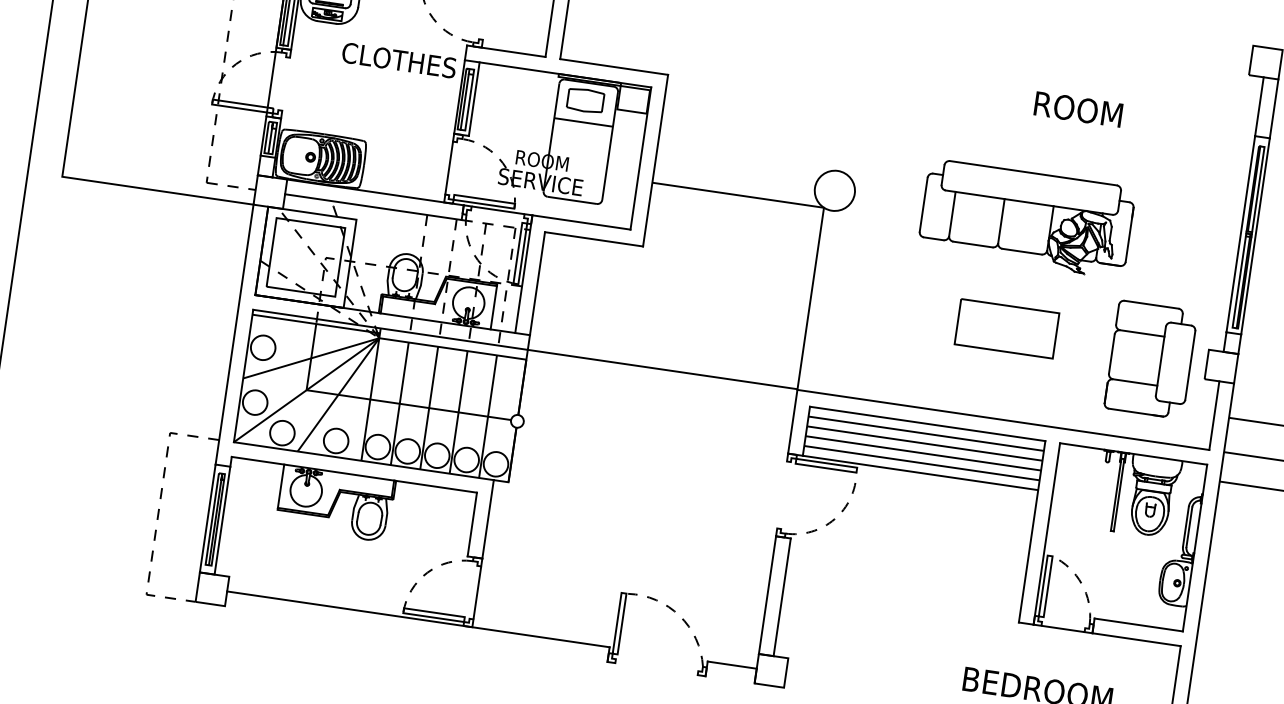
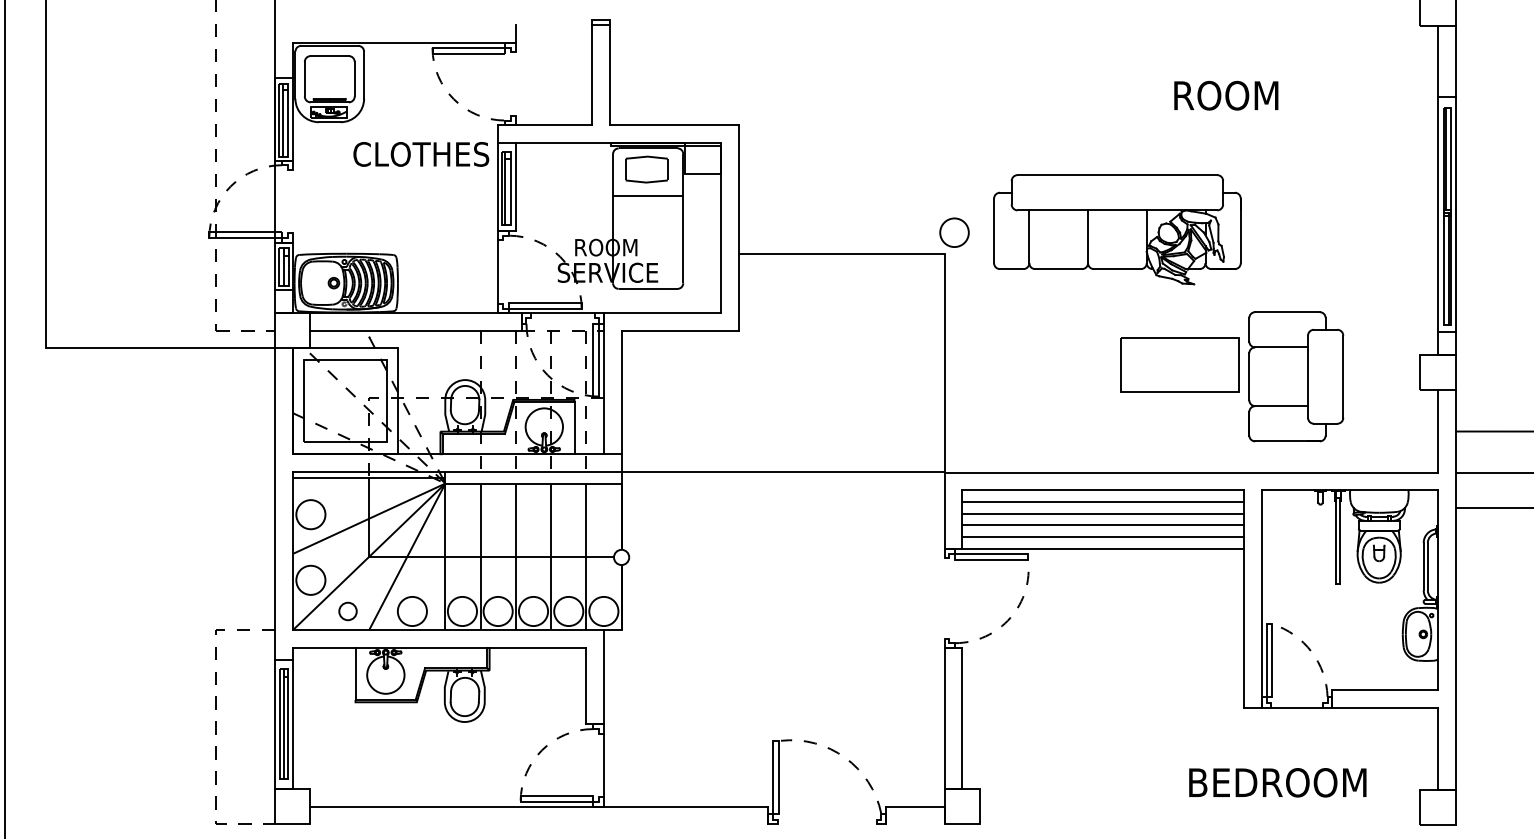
circle: (834, 190) -> (954, 232), size x0.6
part: (1026, 218) -> (1117, 229), moved
part: (1151, 359) -> (1296, 376), moved
circle: (281, 433) -> (347, 611), size x0.6

